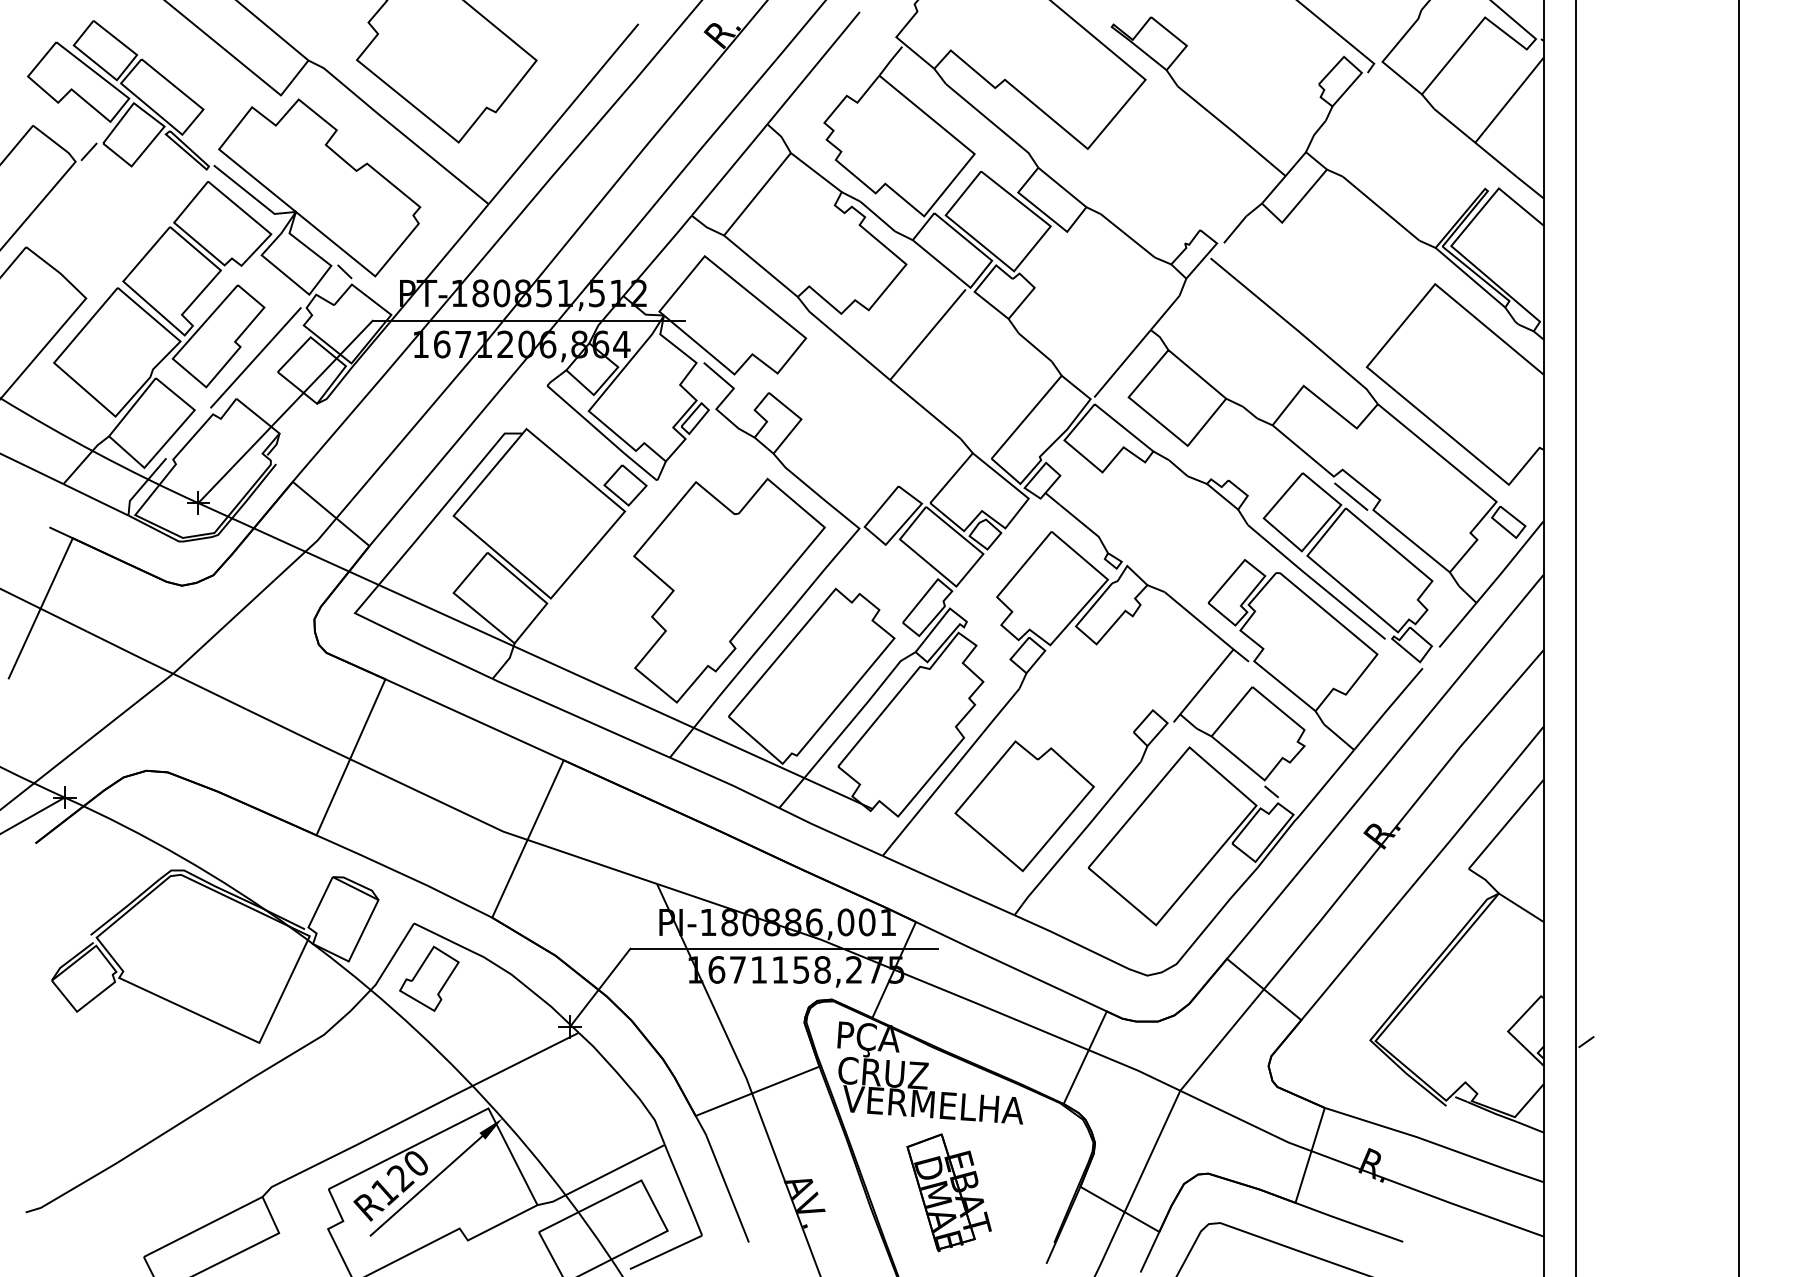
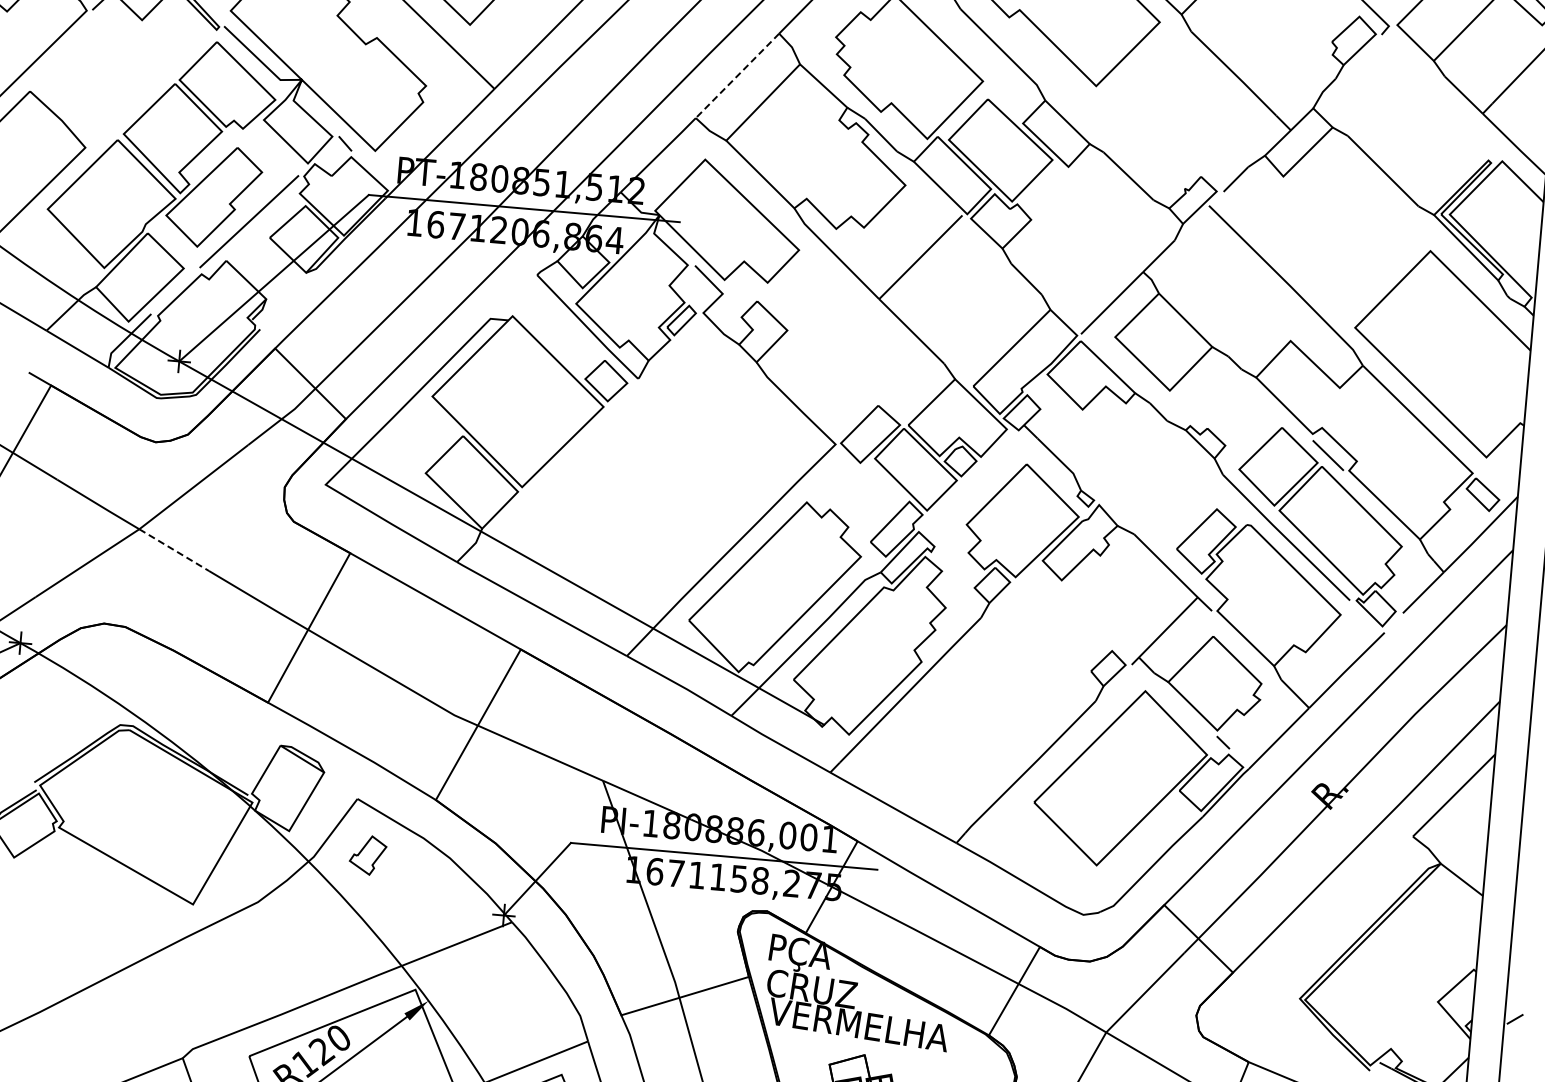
line: (729, 169) -> (737, 75), solid -> dashed
part: (729, 590) -> (700, 494), removed
line: (209, 691) -> (173, 550), solid -> dashed
part: (1024, 806) -> (975, 735), removed
part: (429, 978) -> (368, 855), size x0.6

